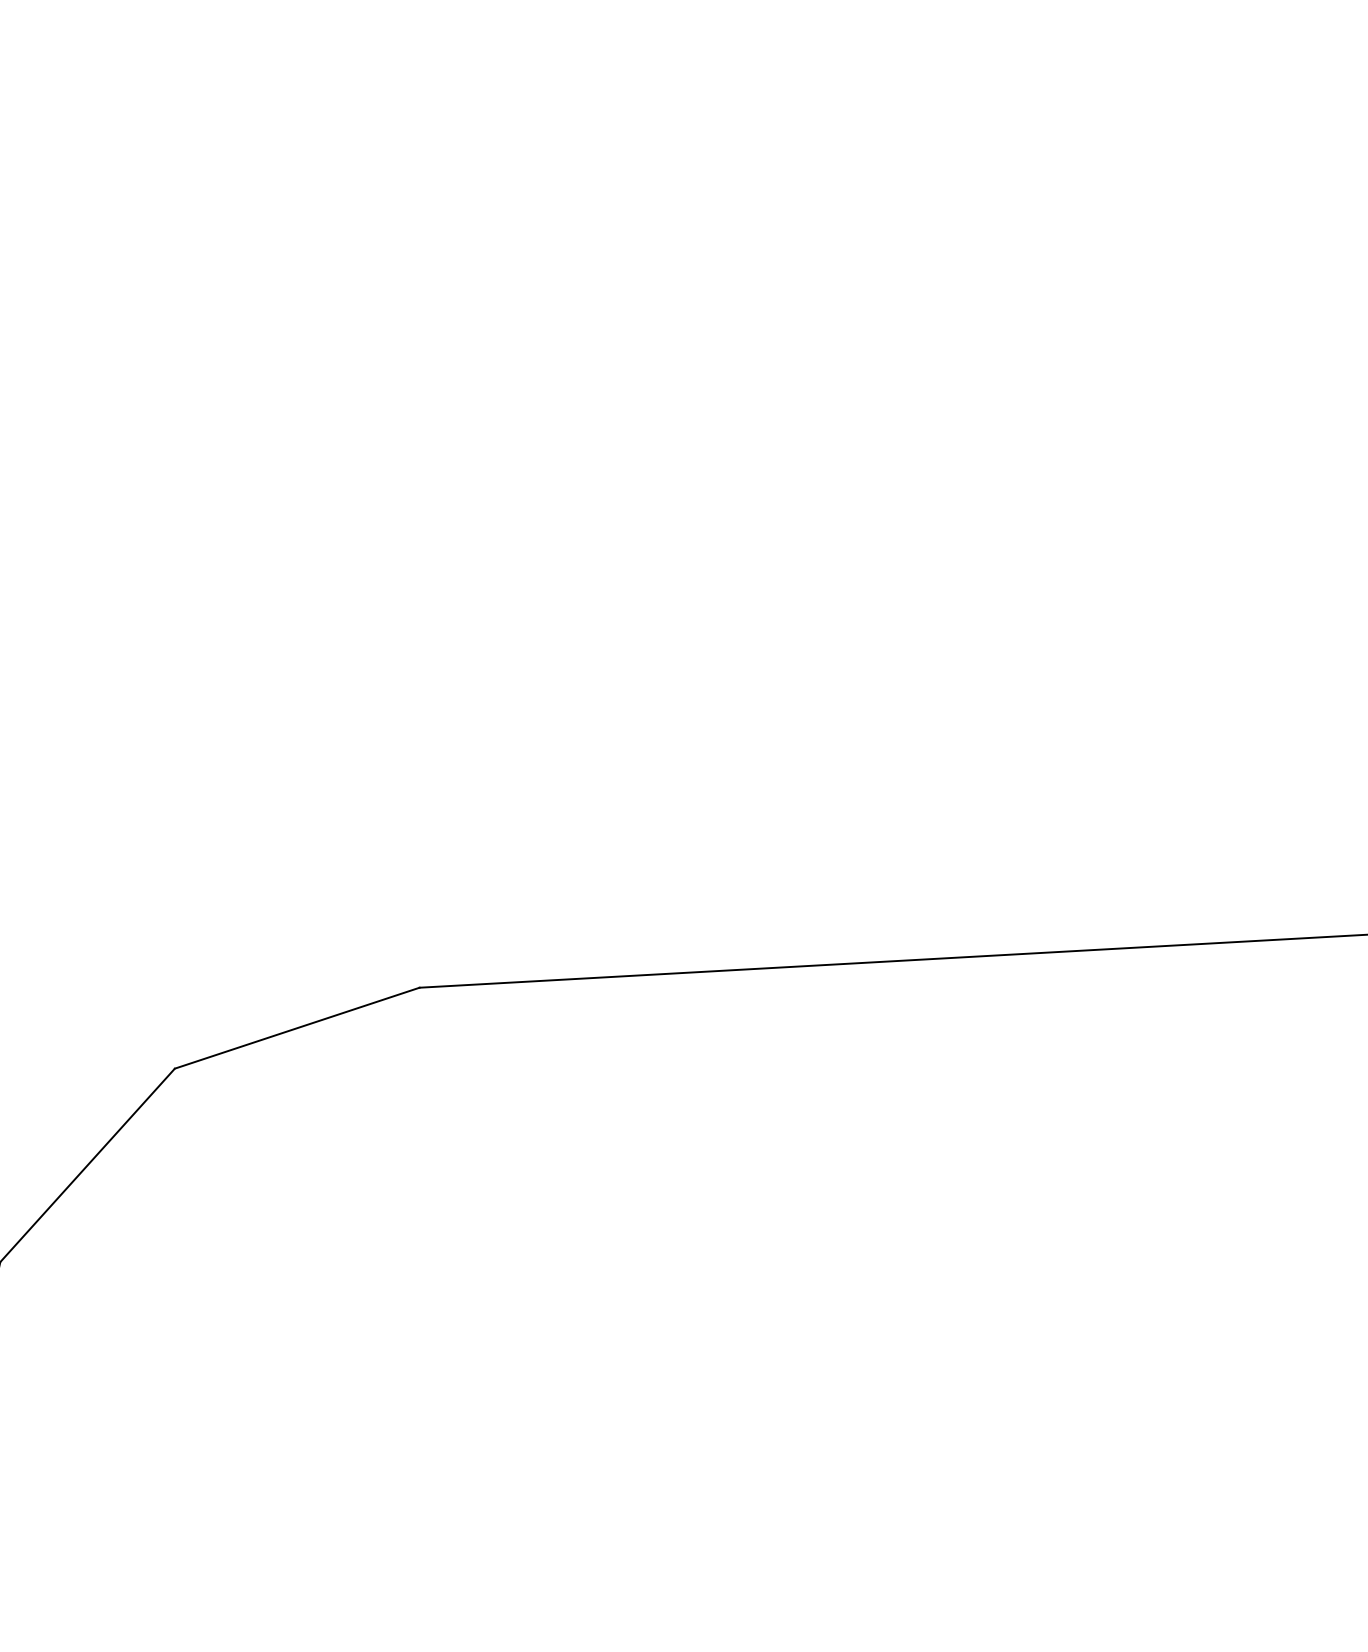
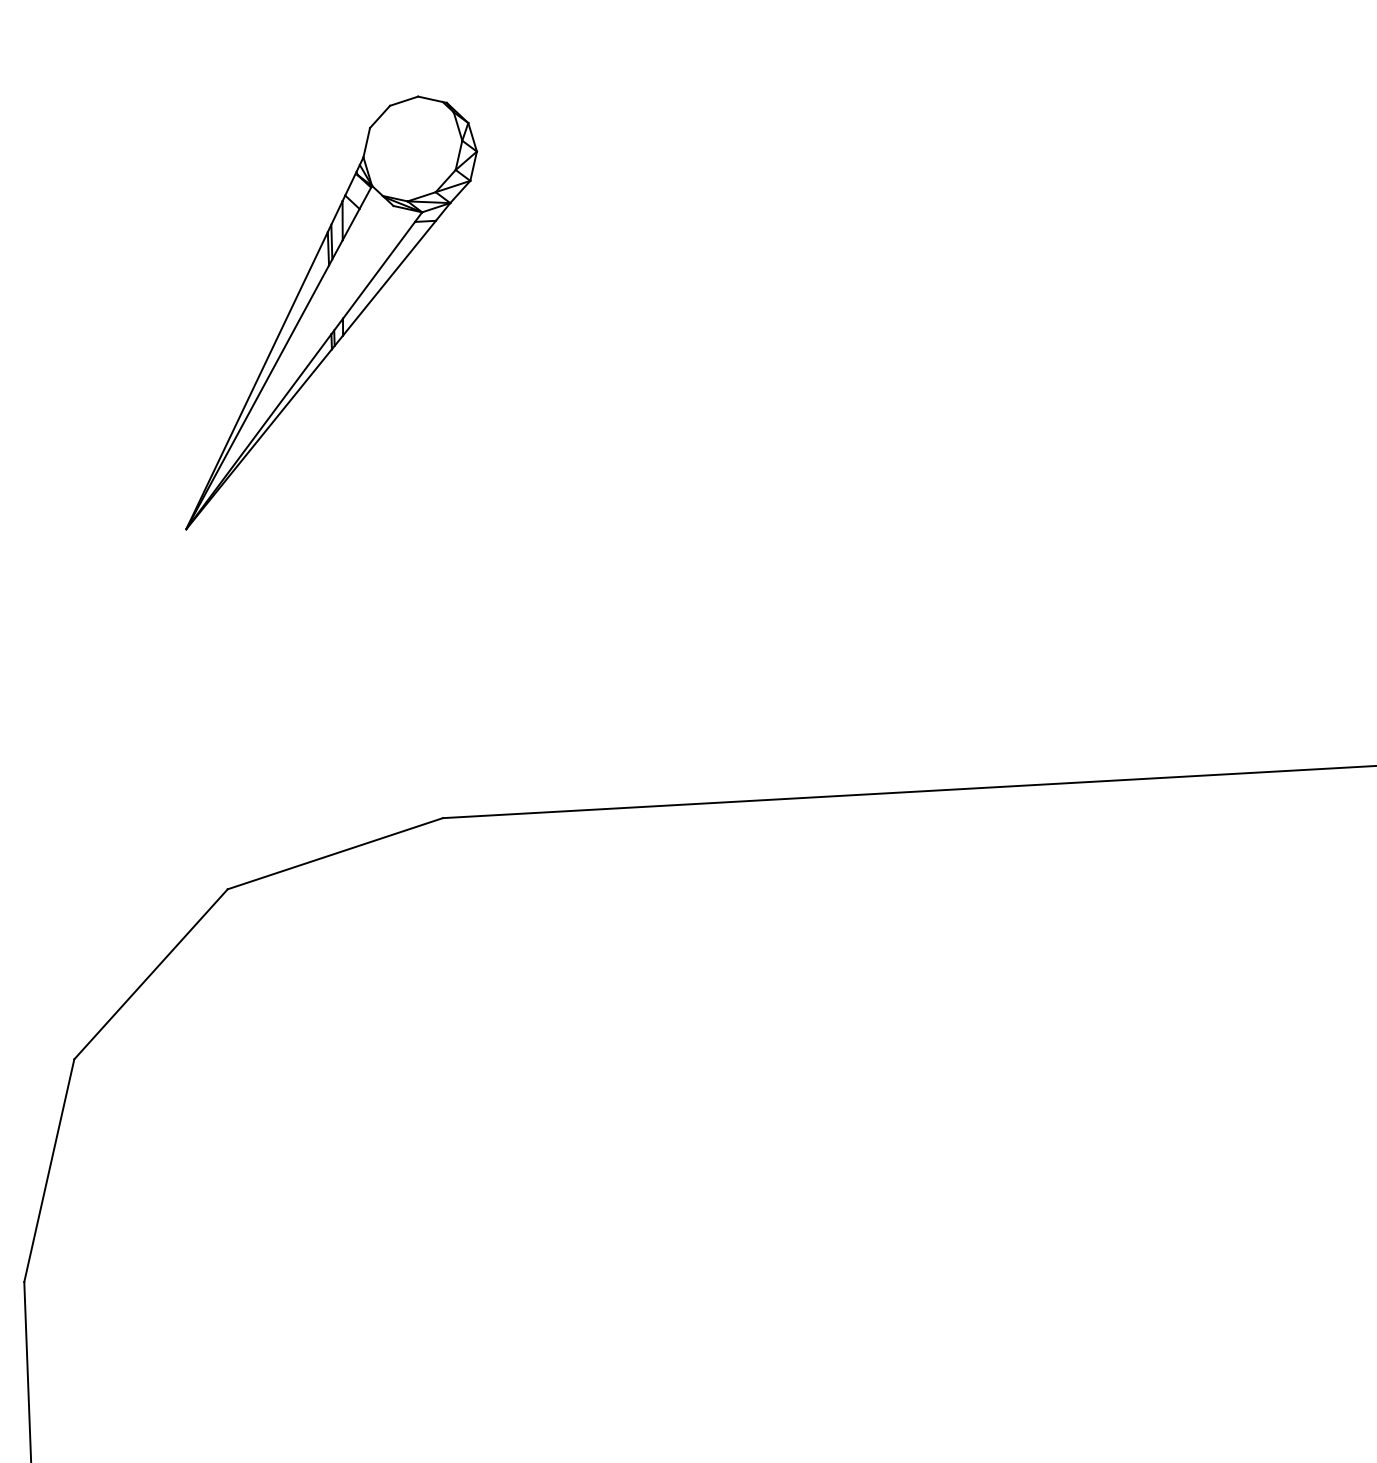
part: (292, 412) -> (331, 312), added

